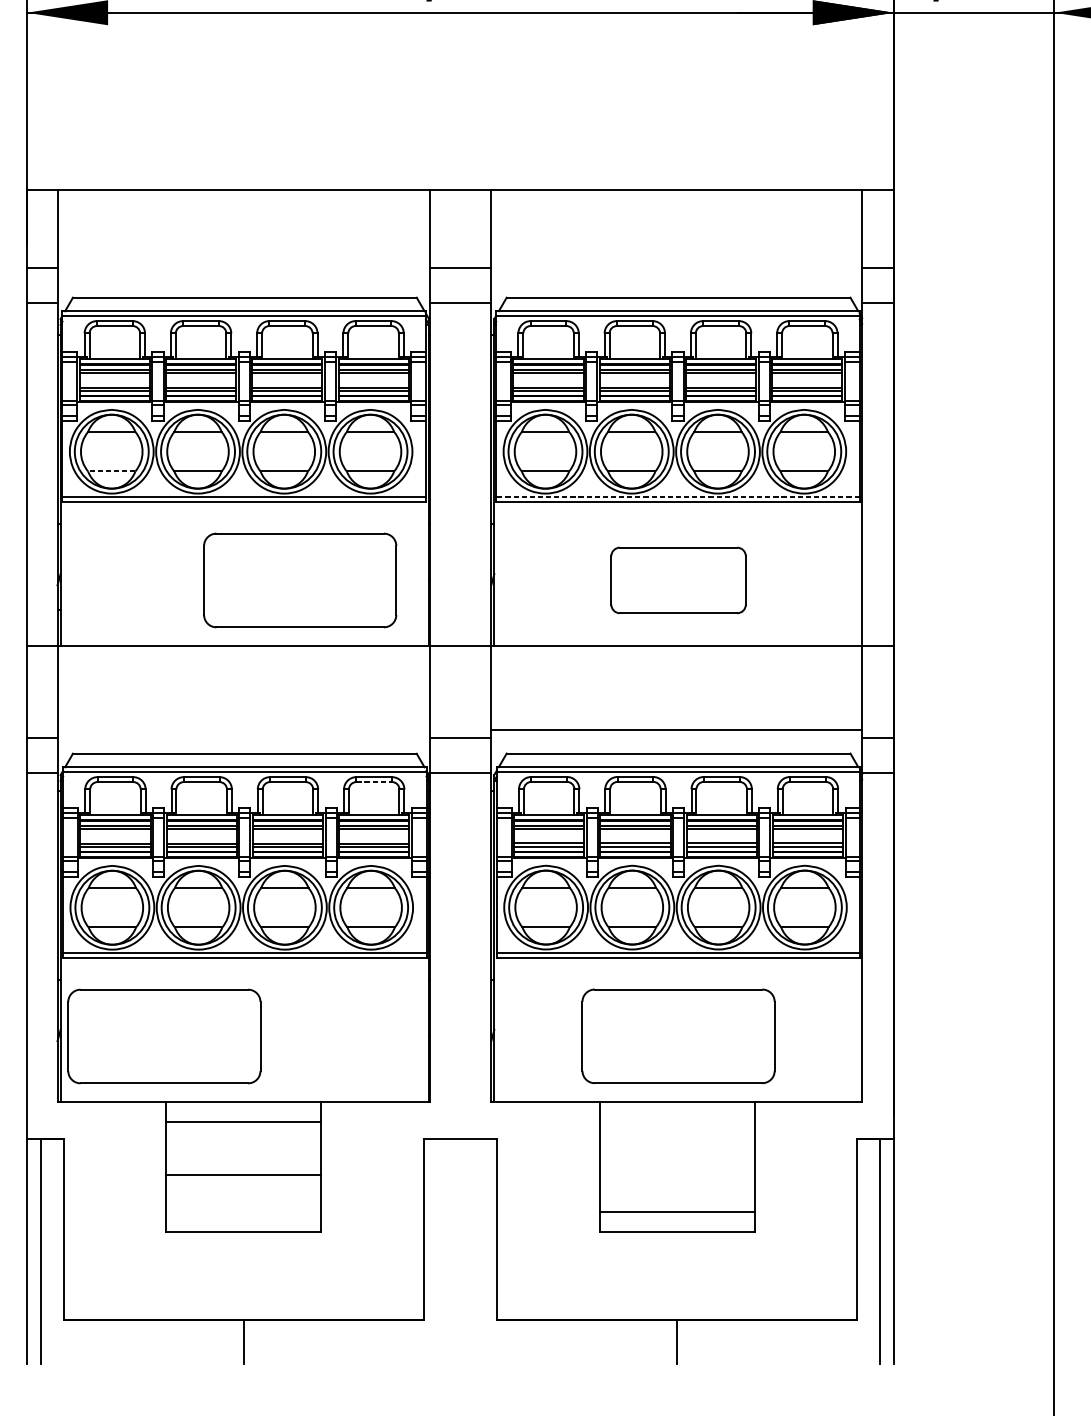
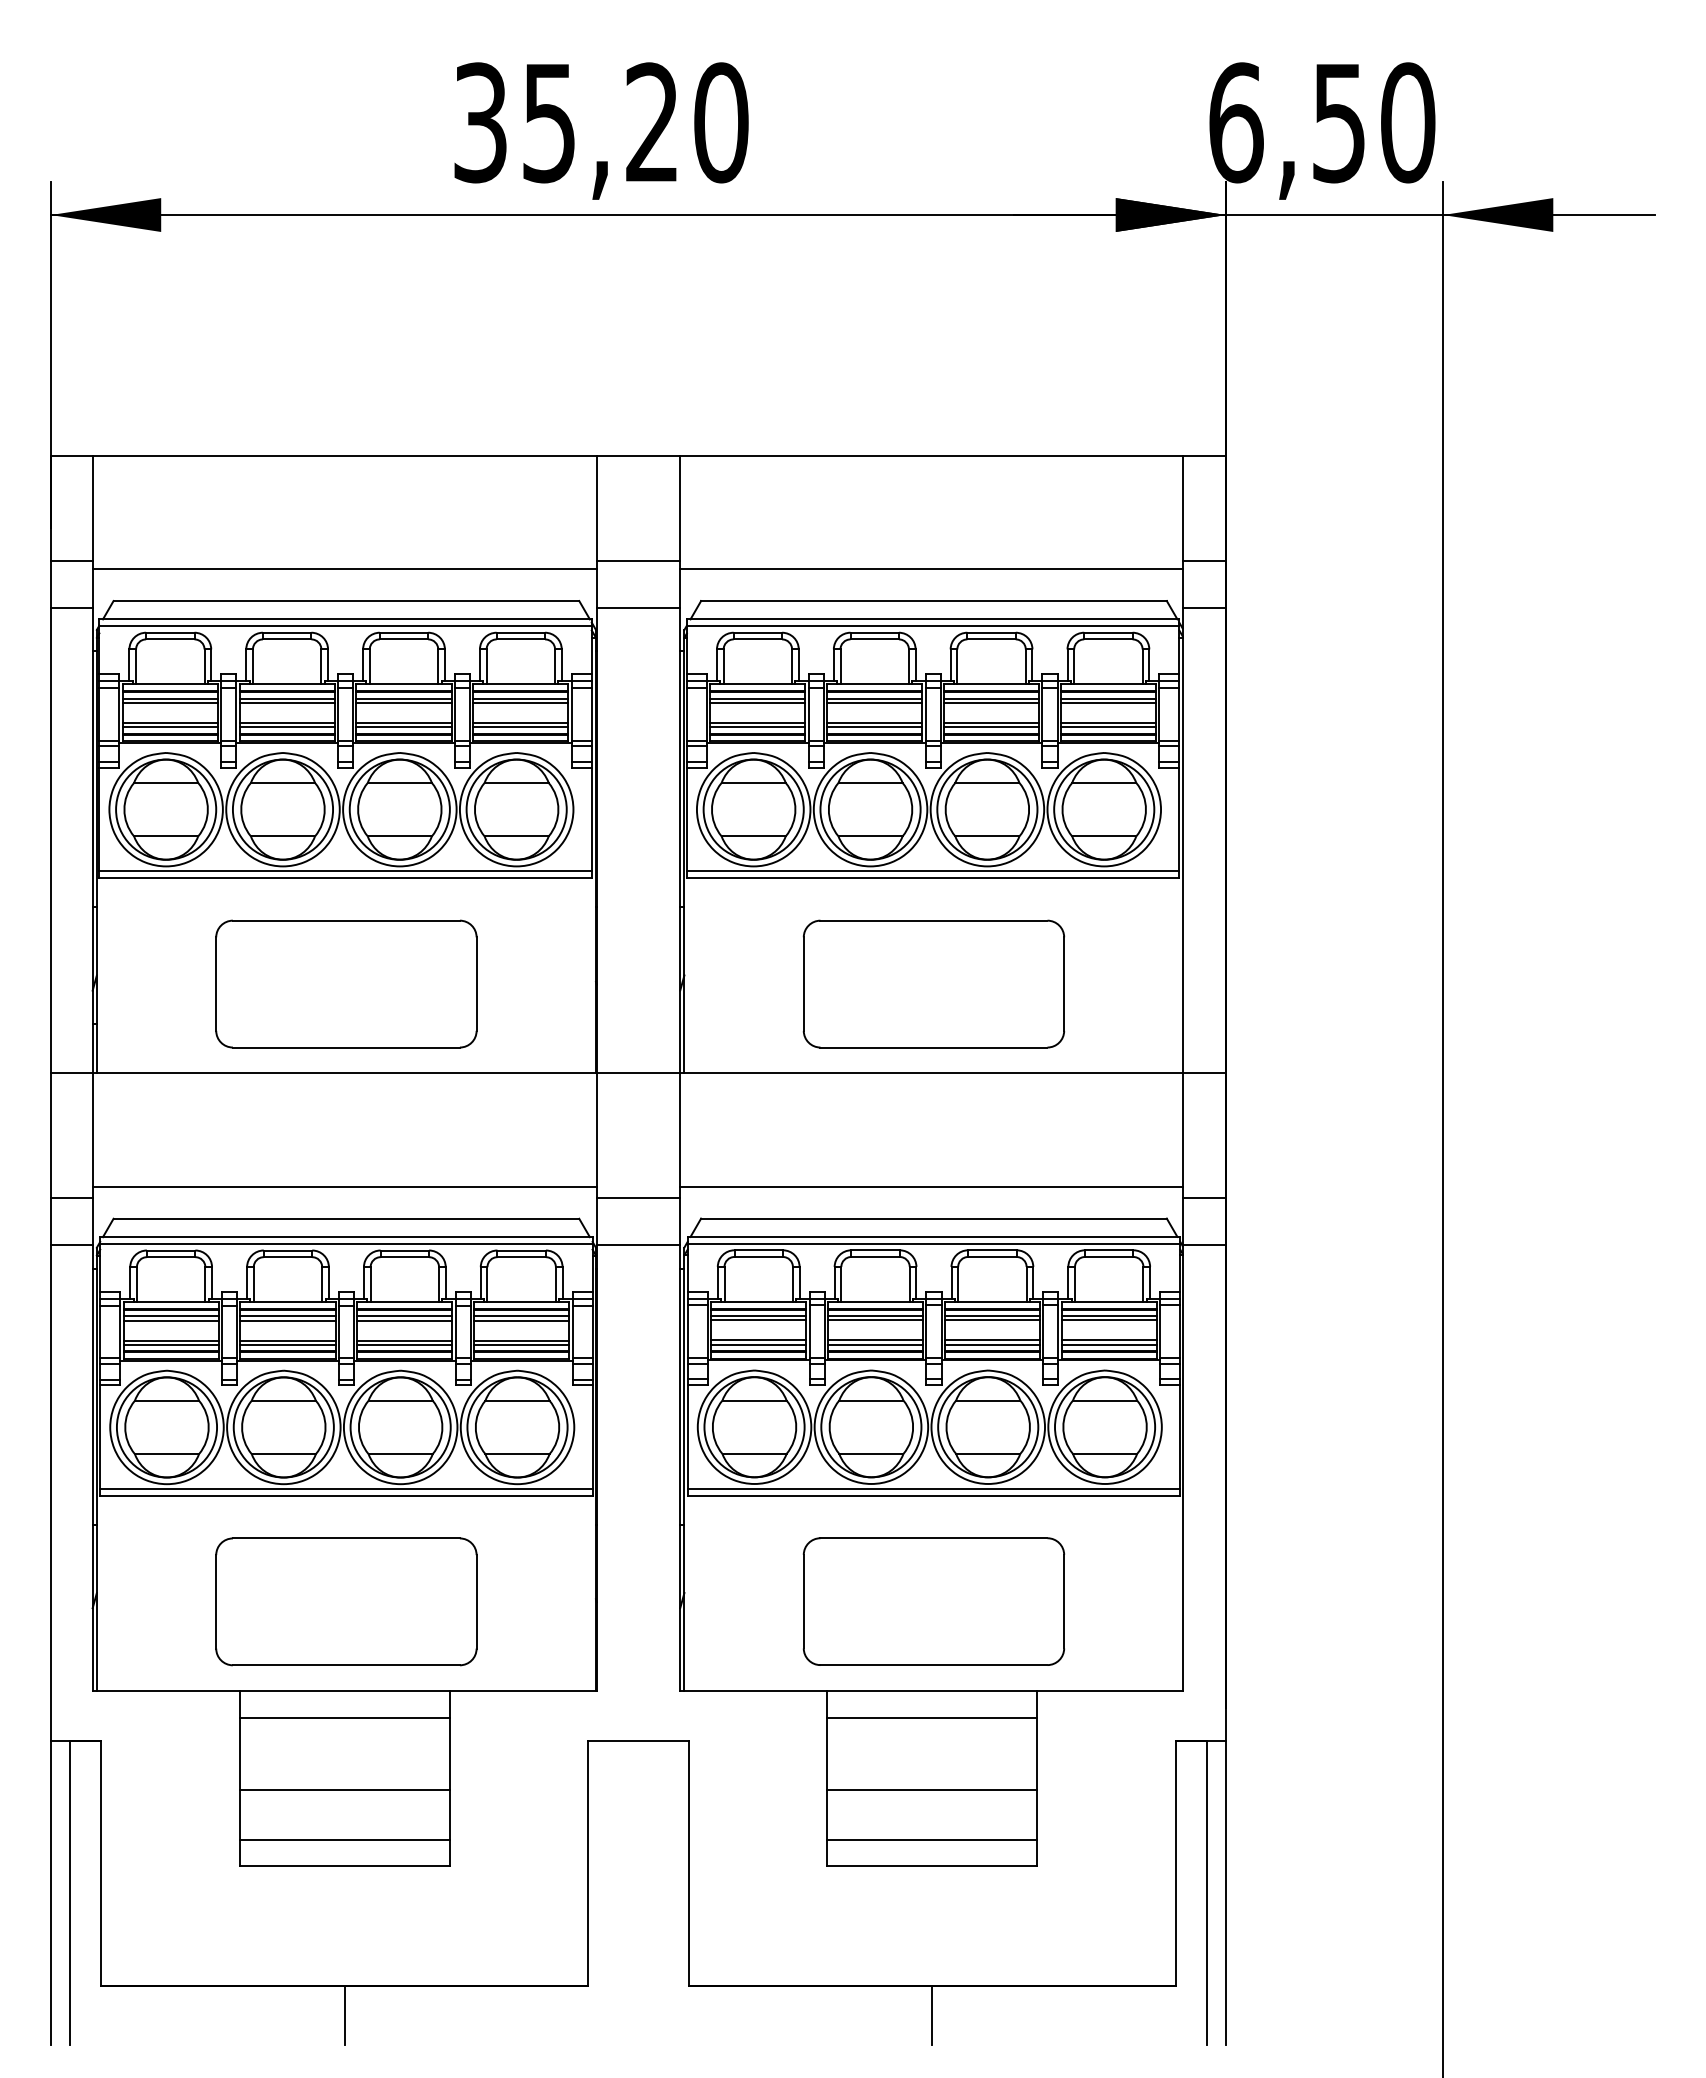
line: (243, 274) -> (344, 569), added
line: (676, 274) -> (931, 569), added
line: (111, 471) -> (165, 836), dashed -> solid
line: (677, 497) -> (932, 871), dashed -> solid
part: (300, 580) -> (346, 983), moved
part: (678, 580) -> (933, 983), size x1.43
line: (243, 729) -> (344, 1186), added
line: (374, 782) -> (522, 1257), dashed -> solid
part: (164, 1036) -> (346, 1601), moved
line: (677, 1121) -> (932, 1717), added
line: (677, 1175) -> (932, 1789), added
line: (243, 1211) -> (344, 1839), added

